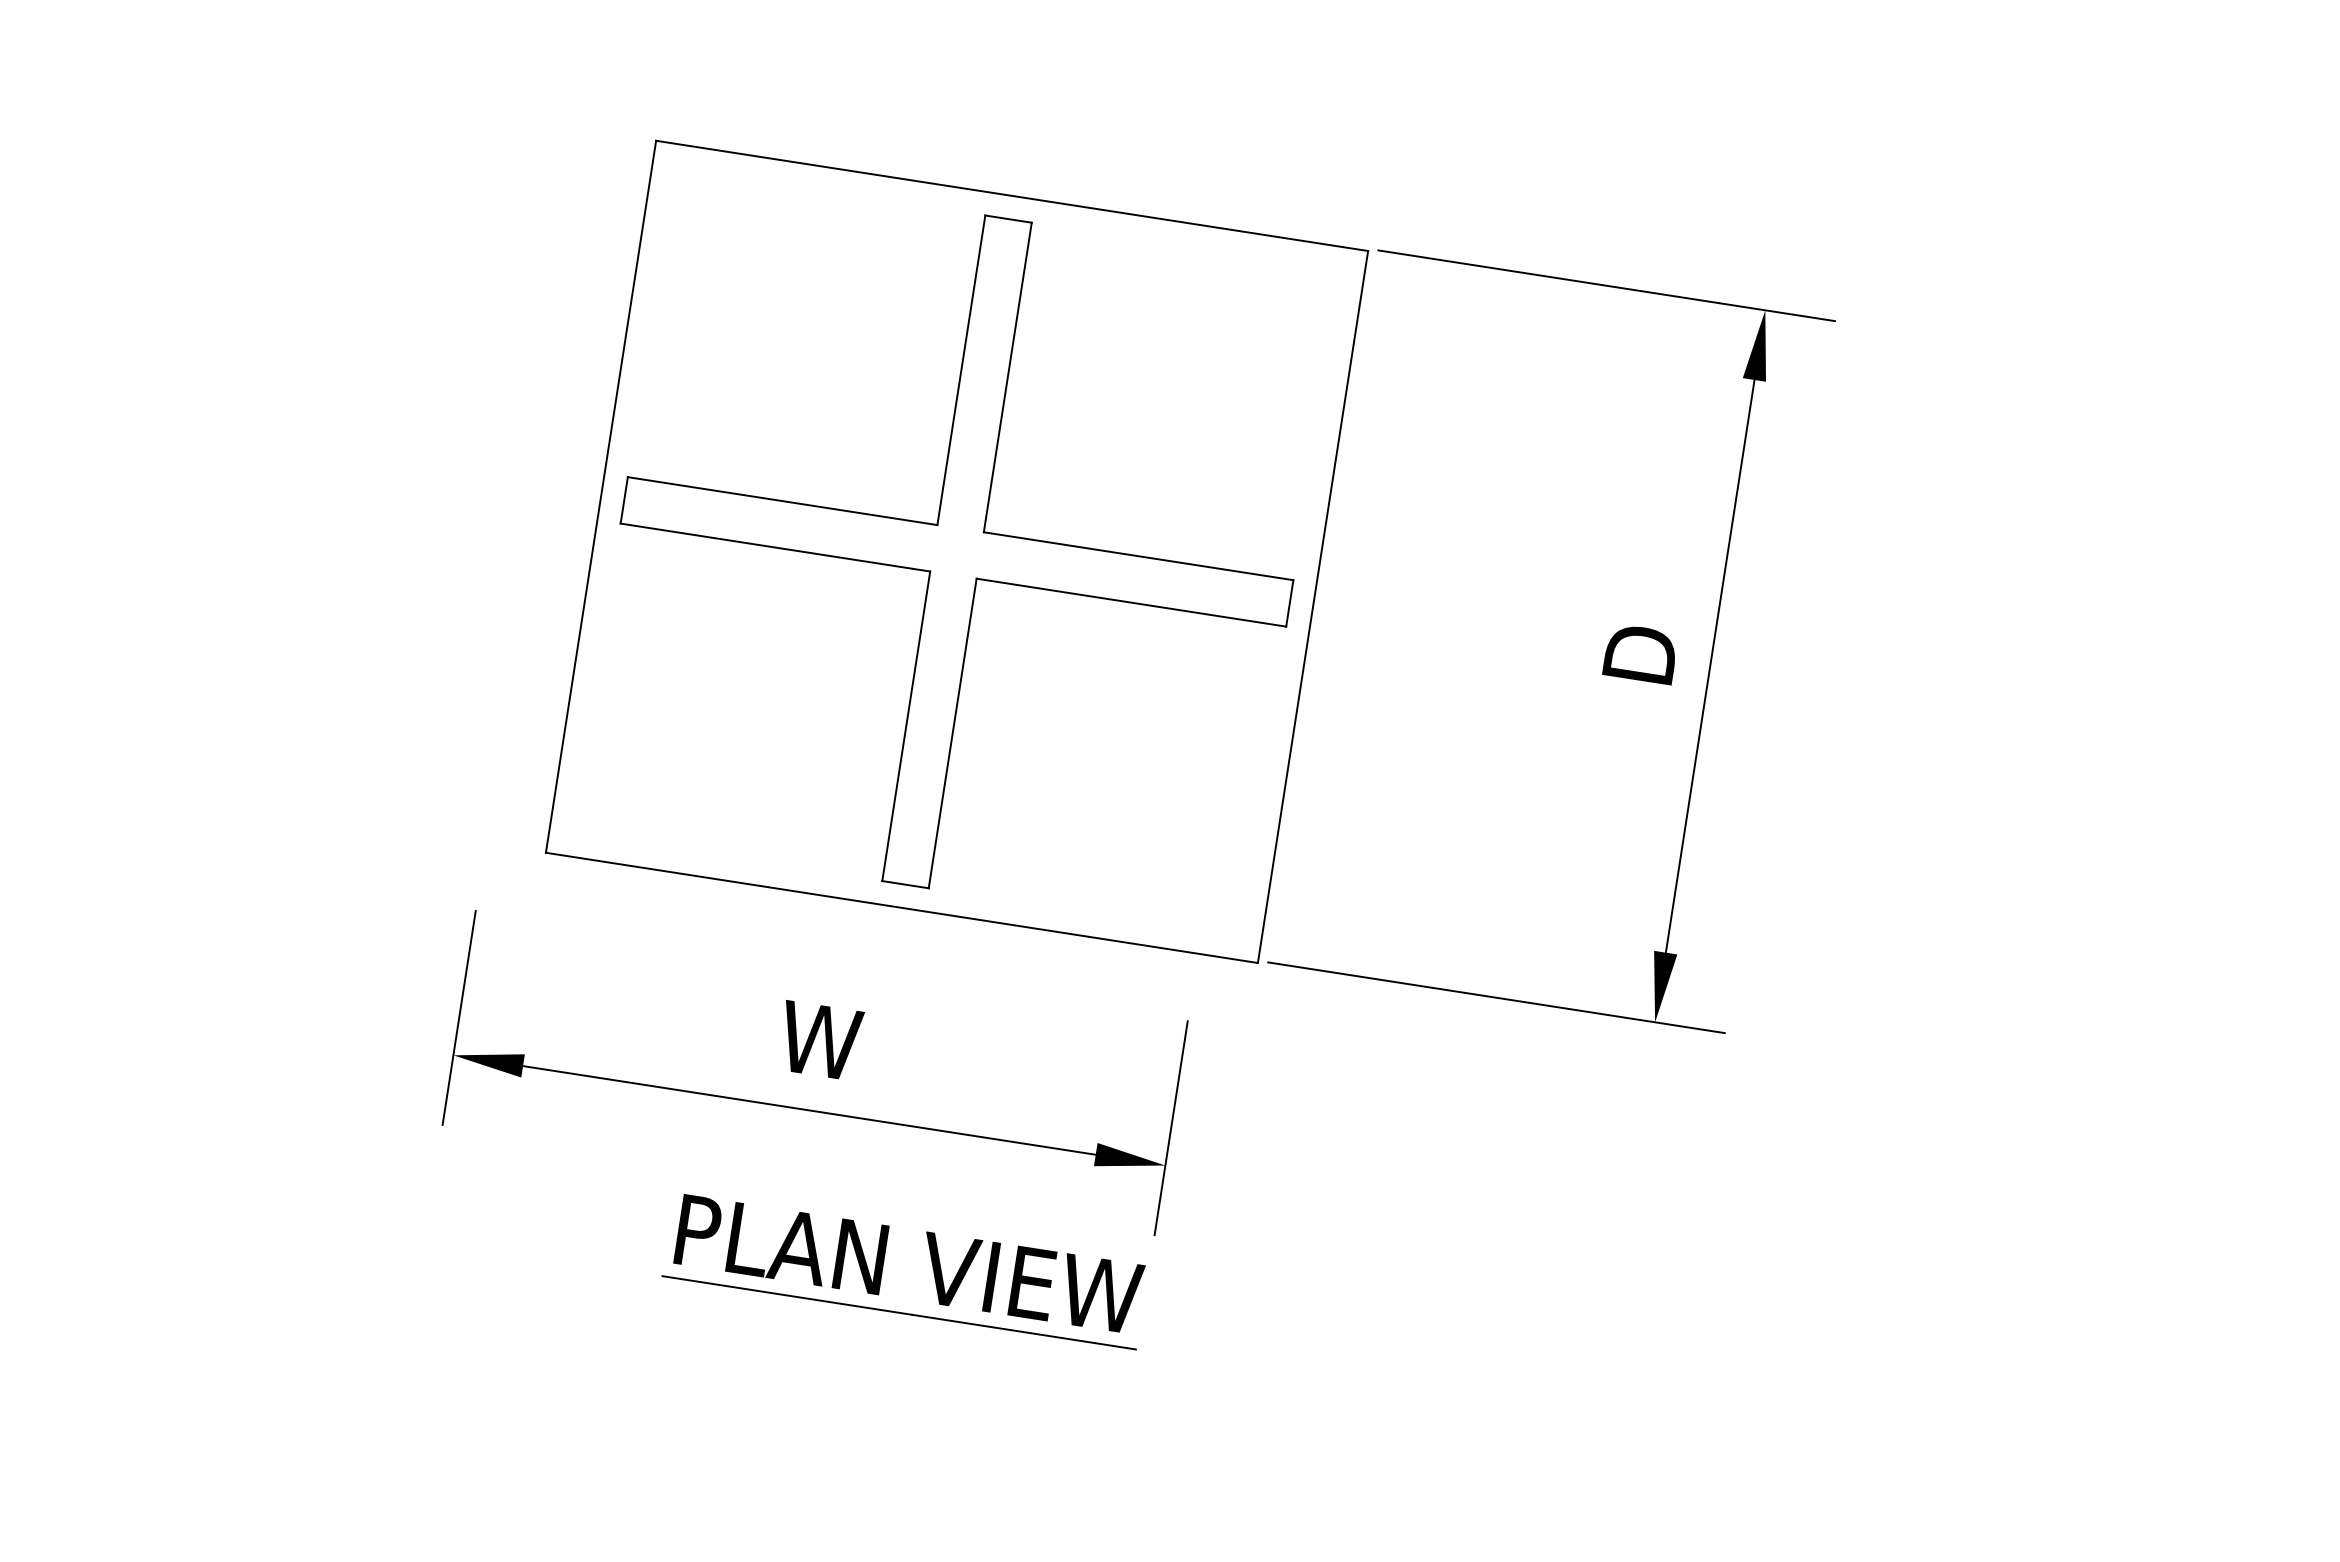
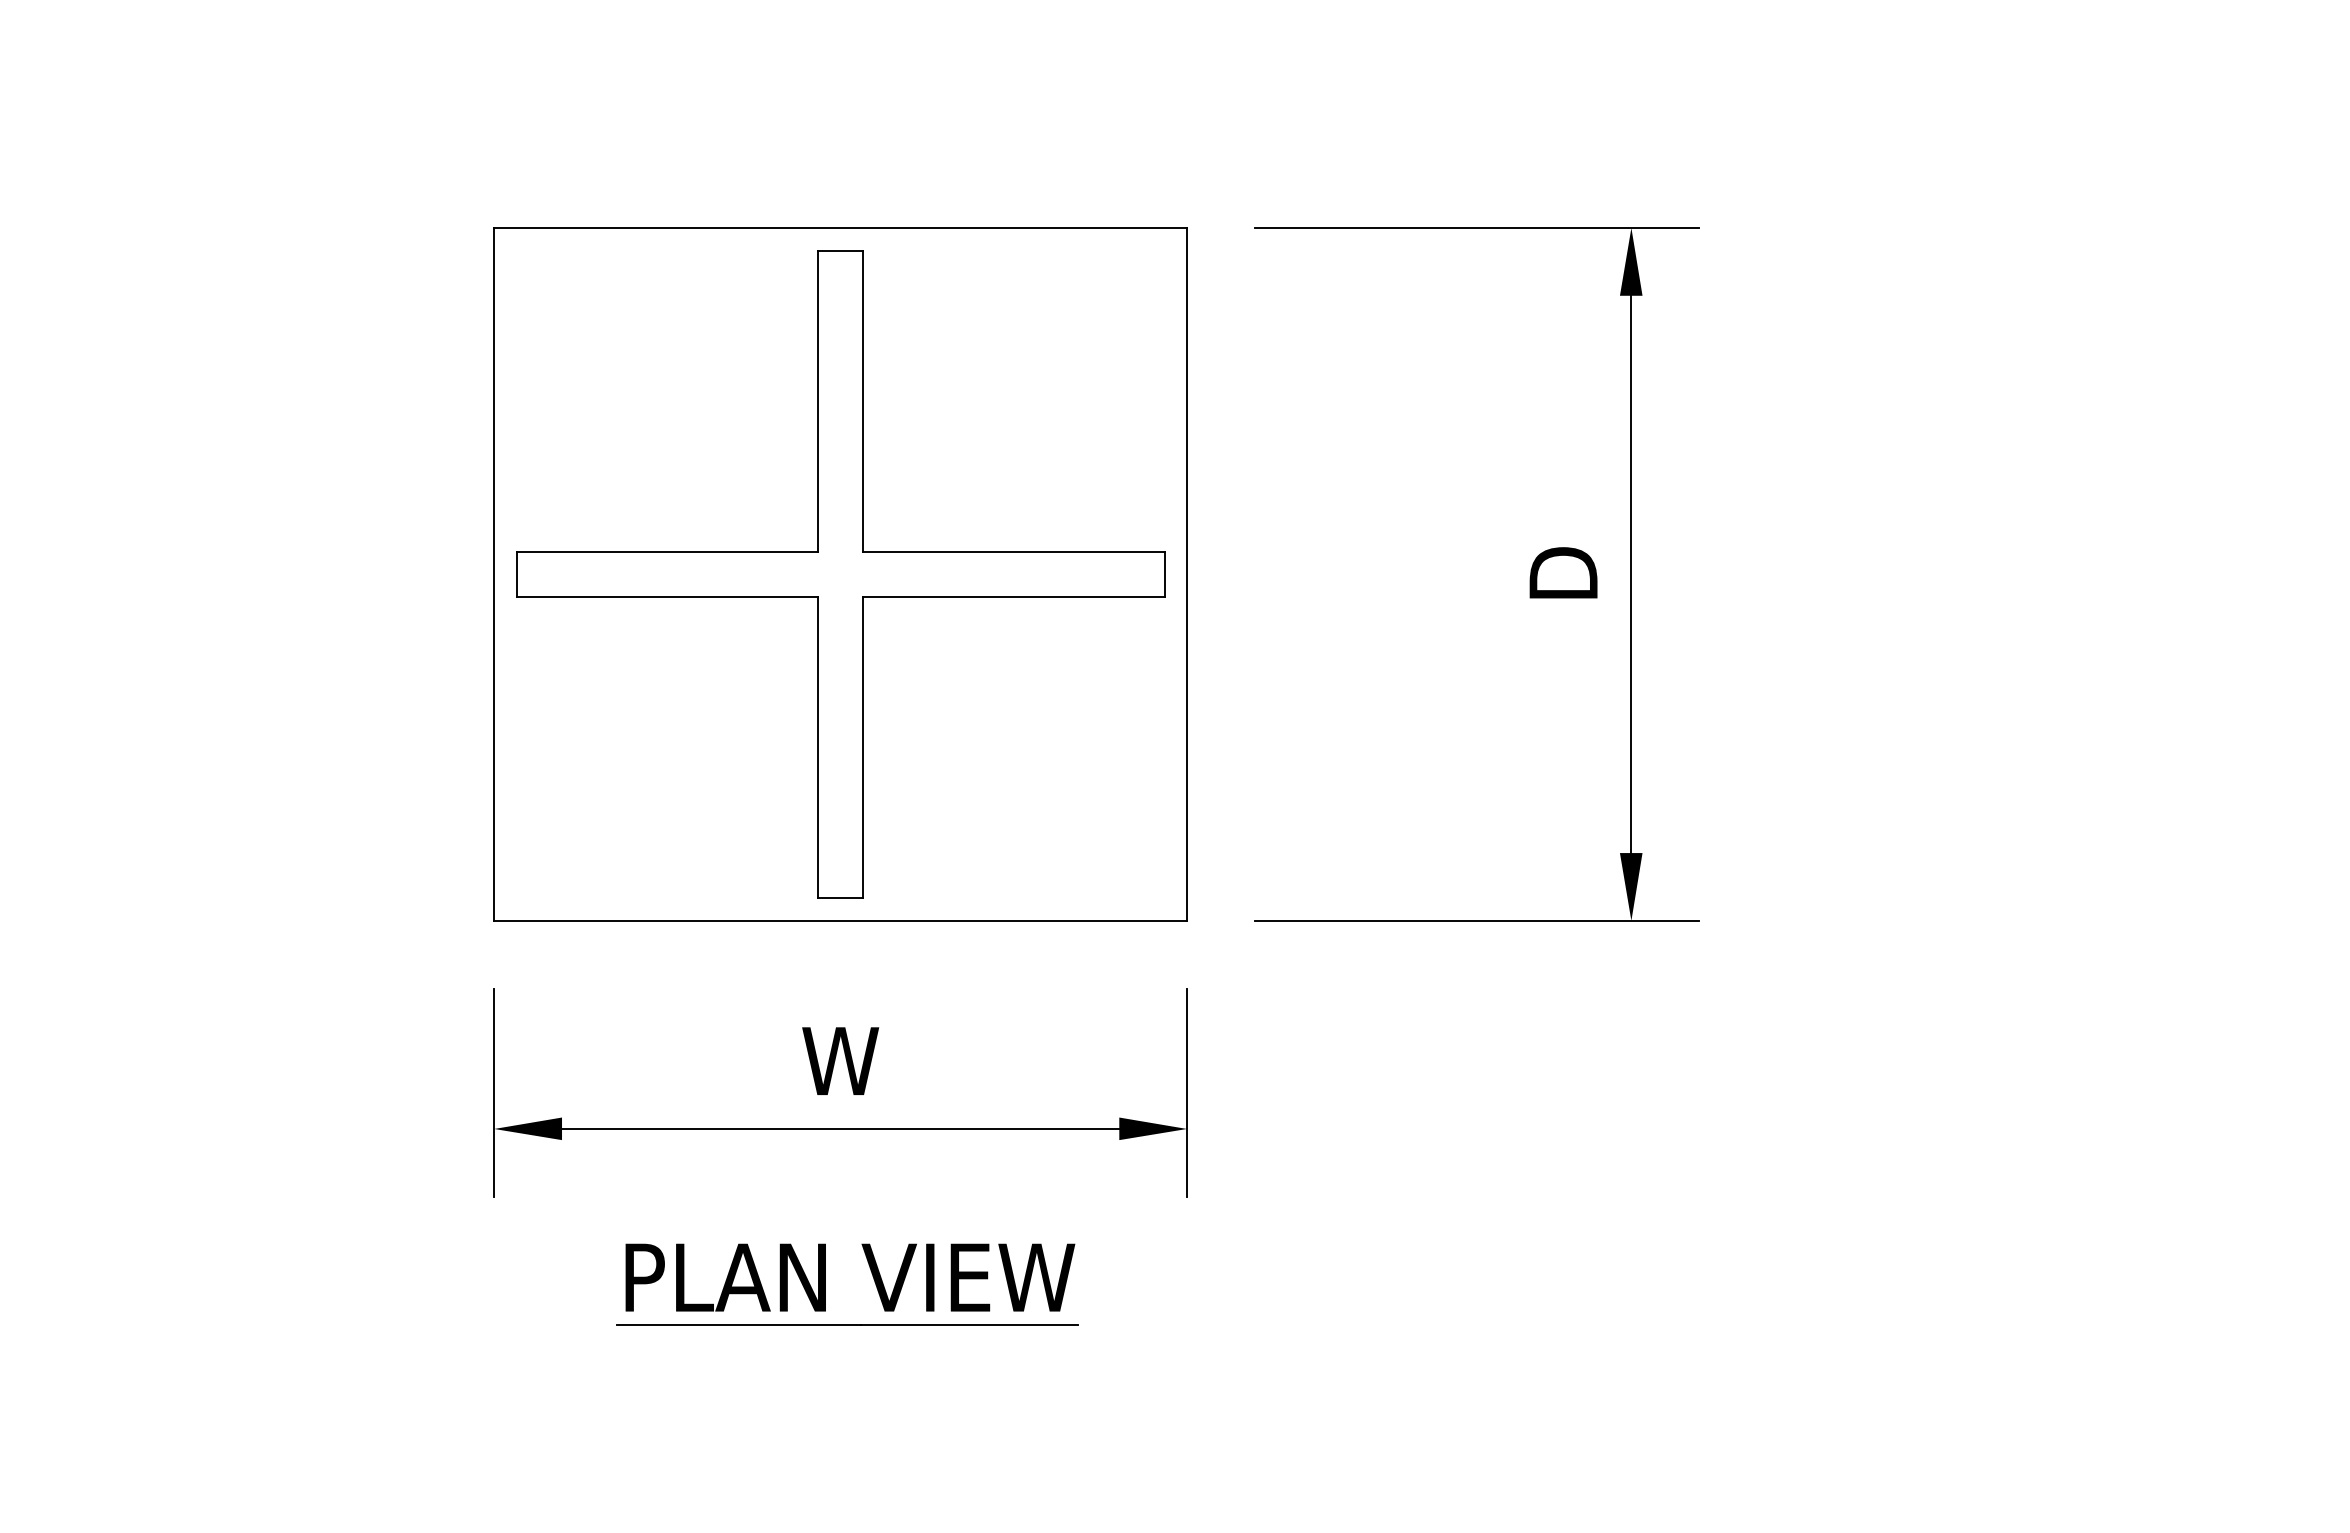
part: (956, 551) -> (840, 574), moved
part: (882, 1267) -> (825, 1284), moved

